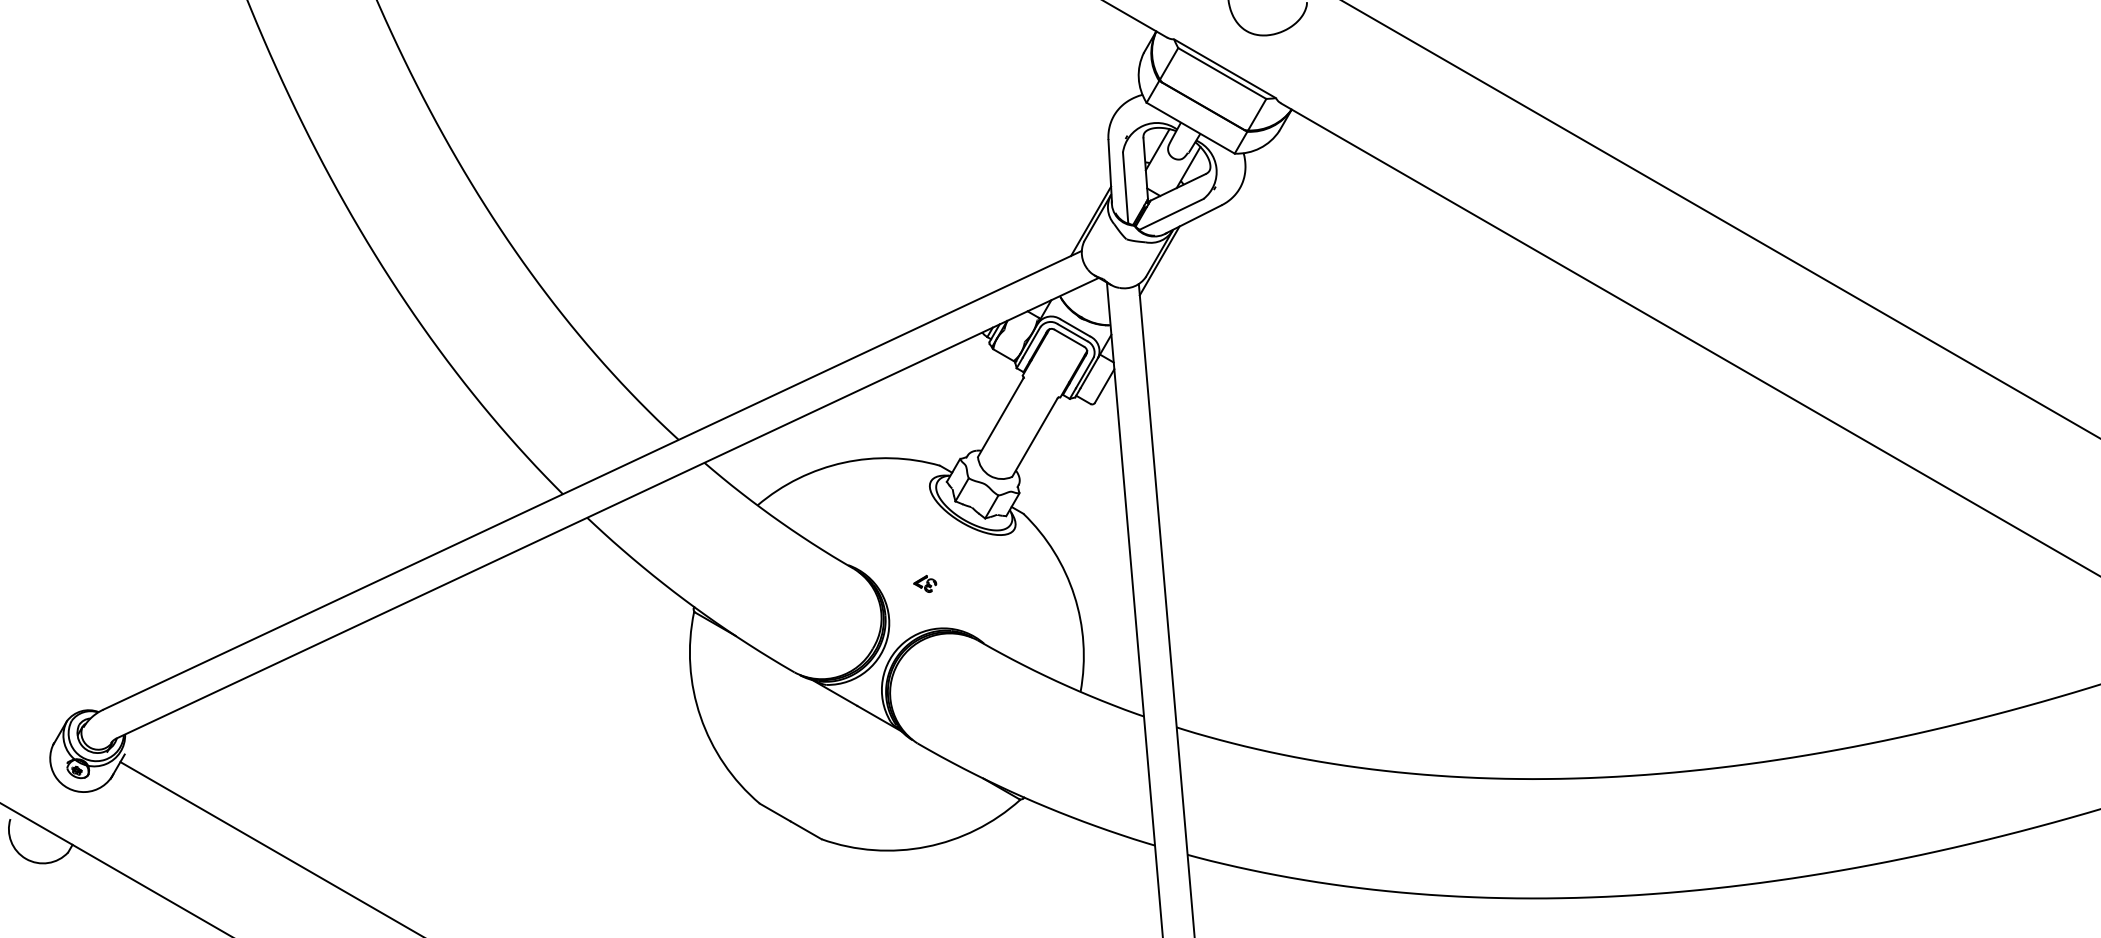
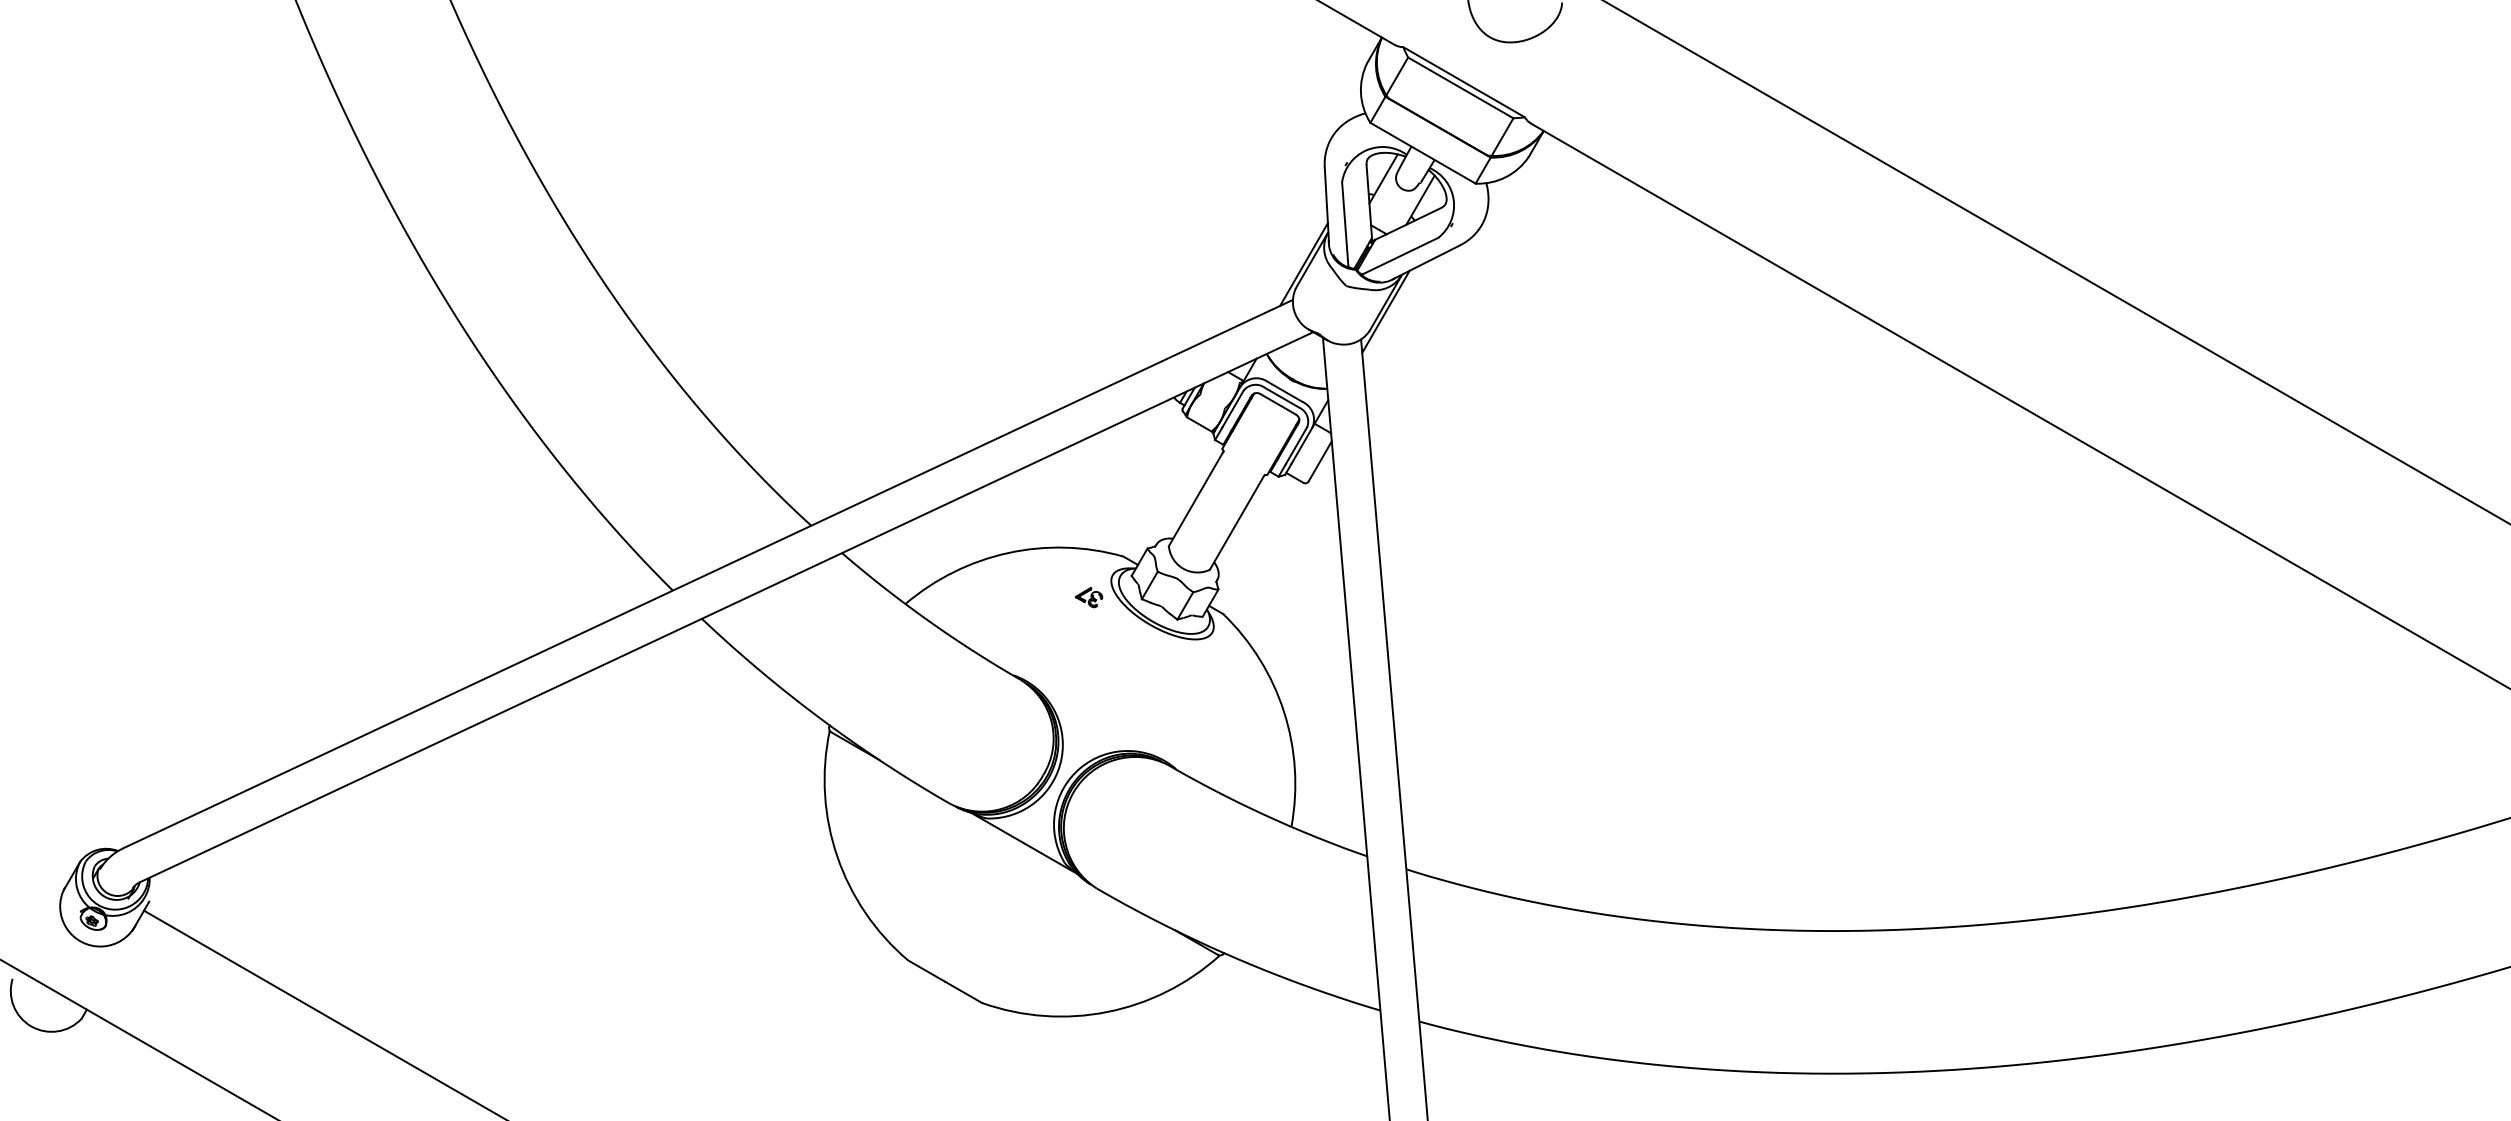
part: (925, 583) -> (1089, 596), moved

